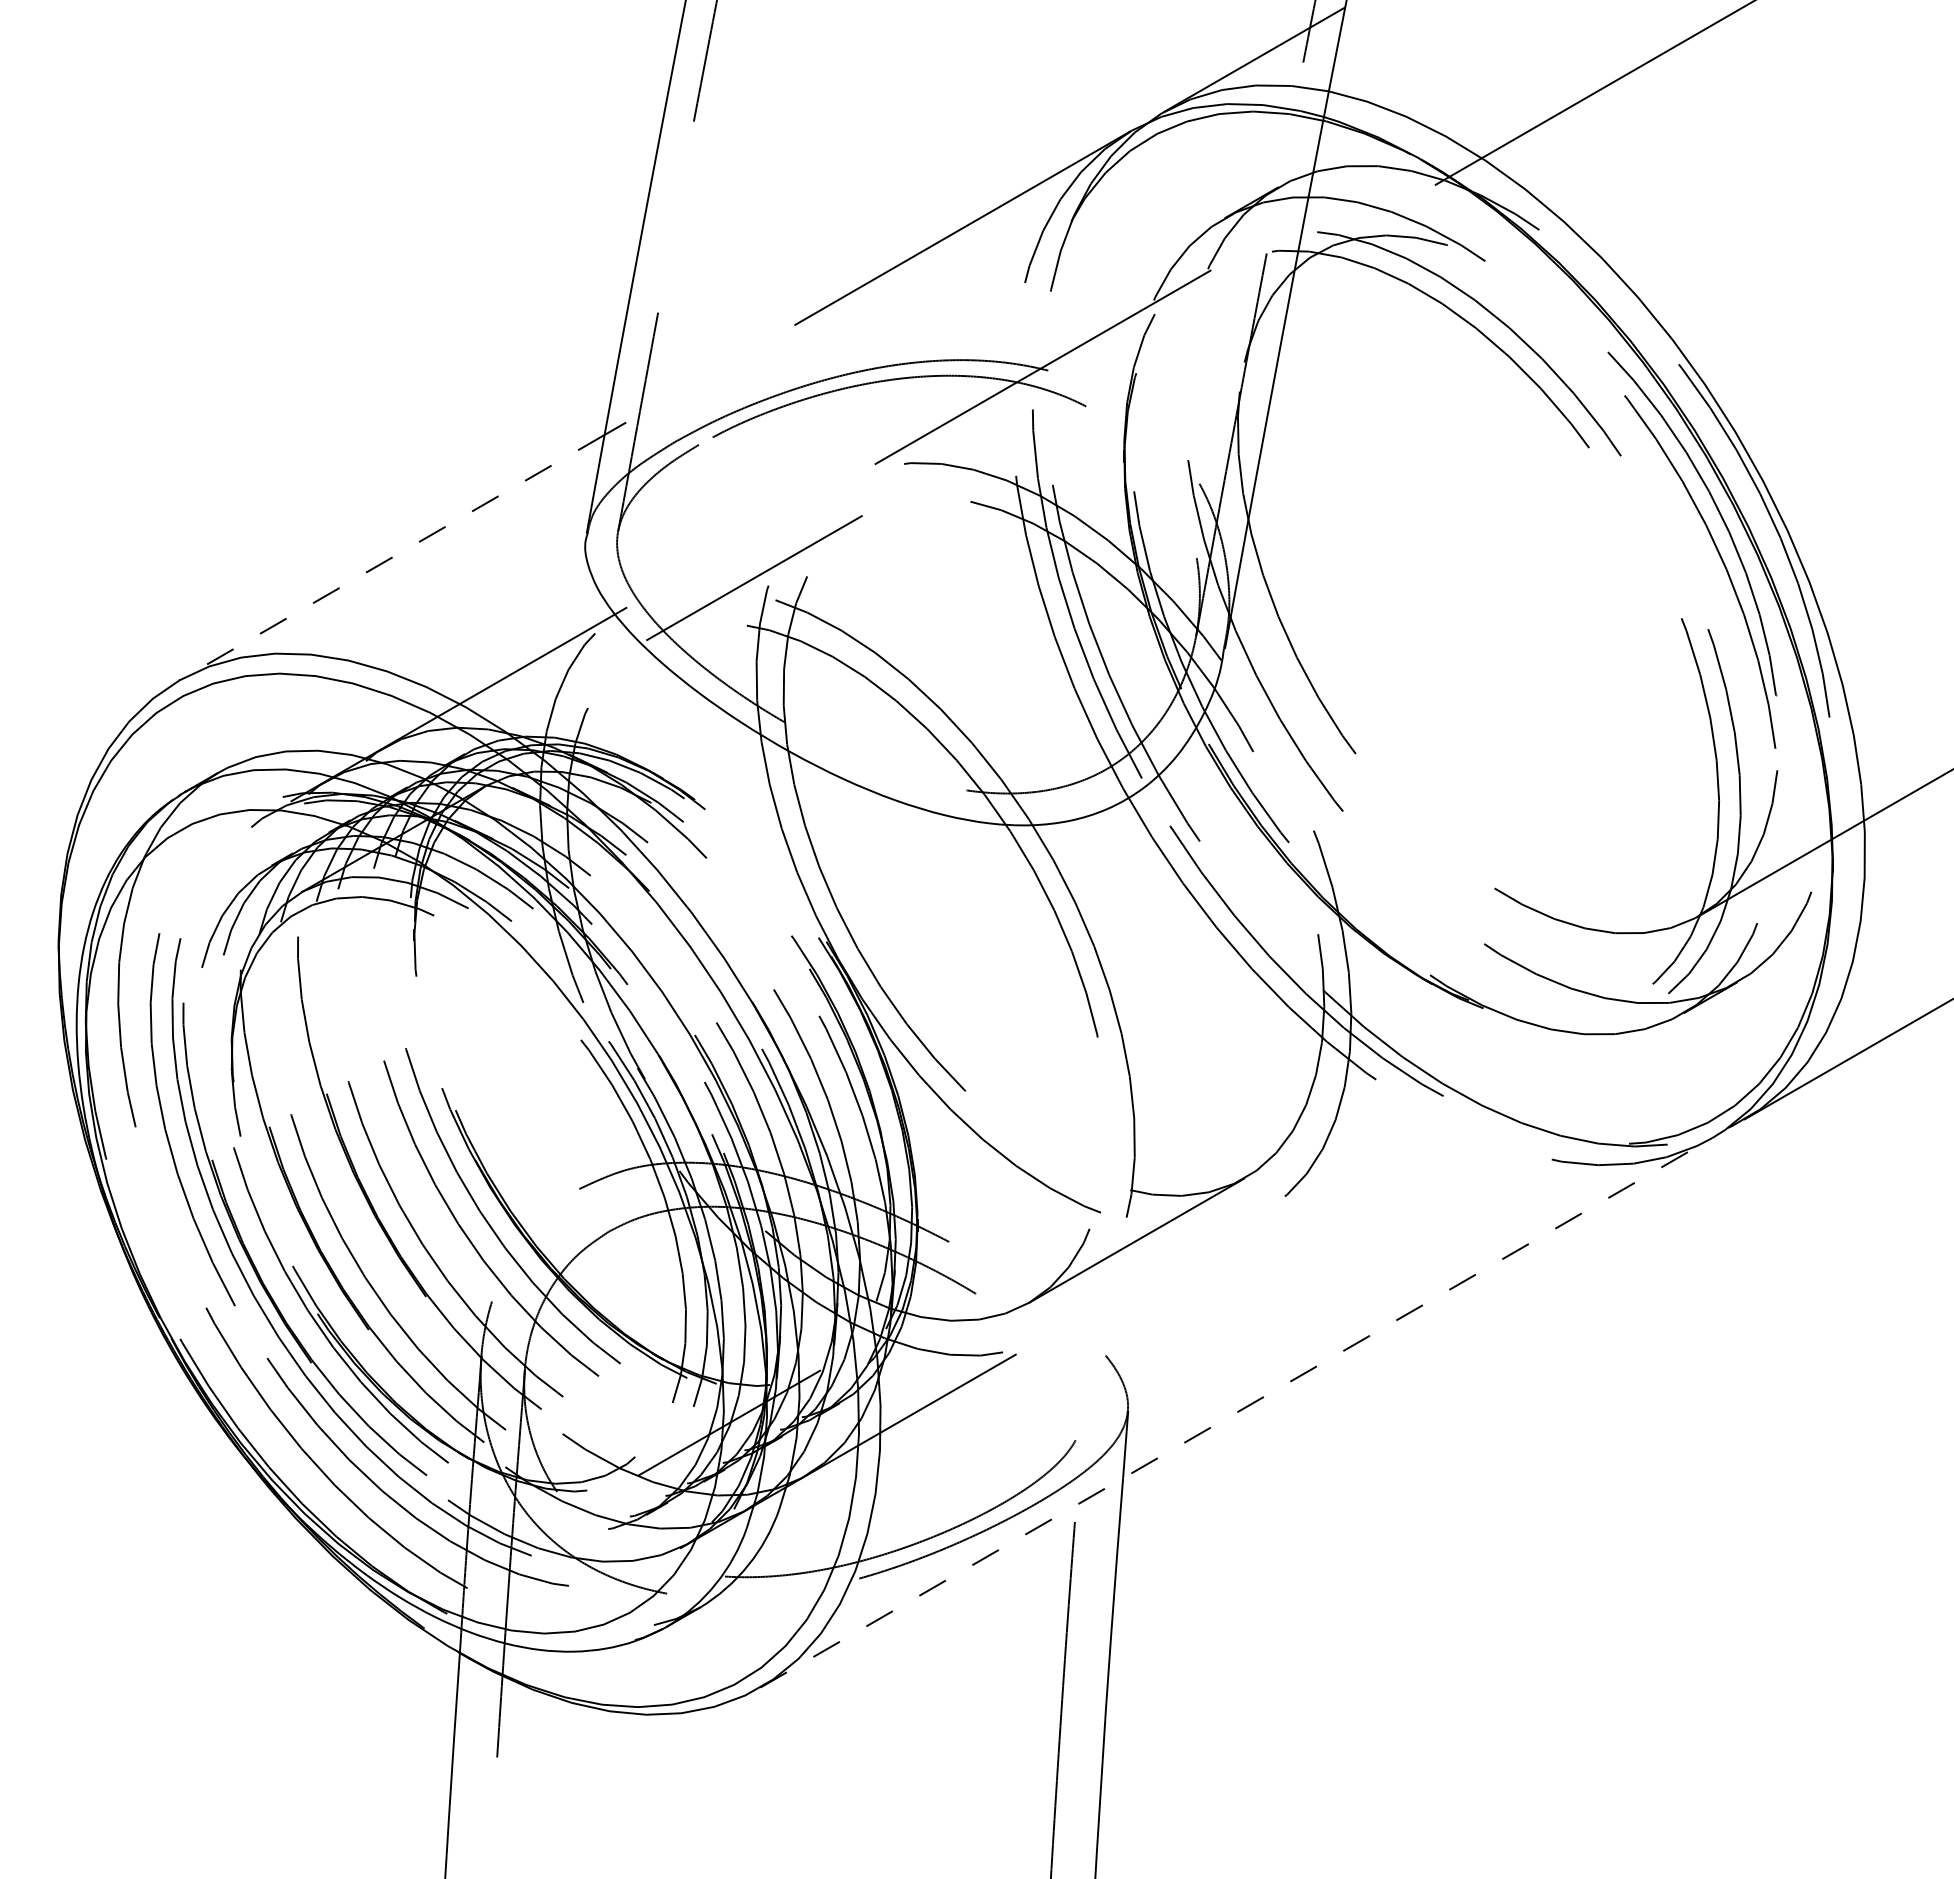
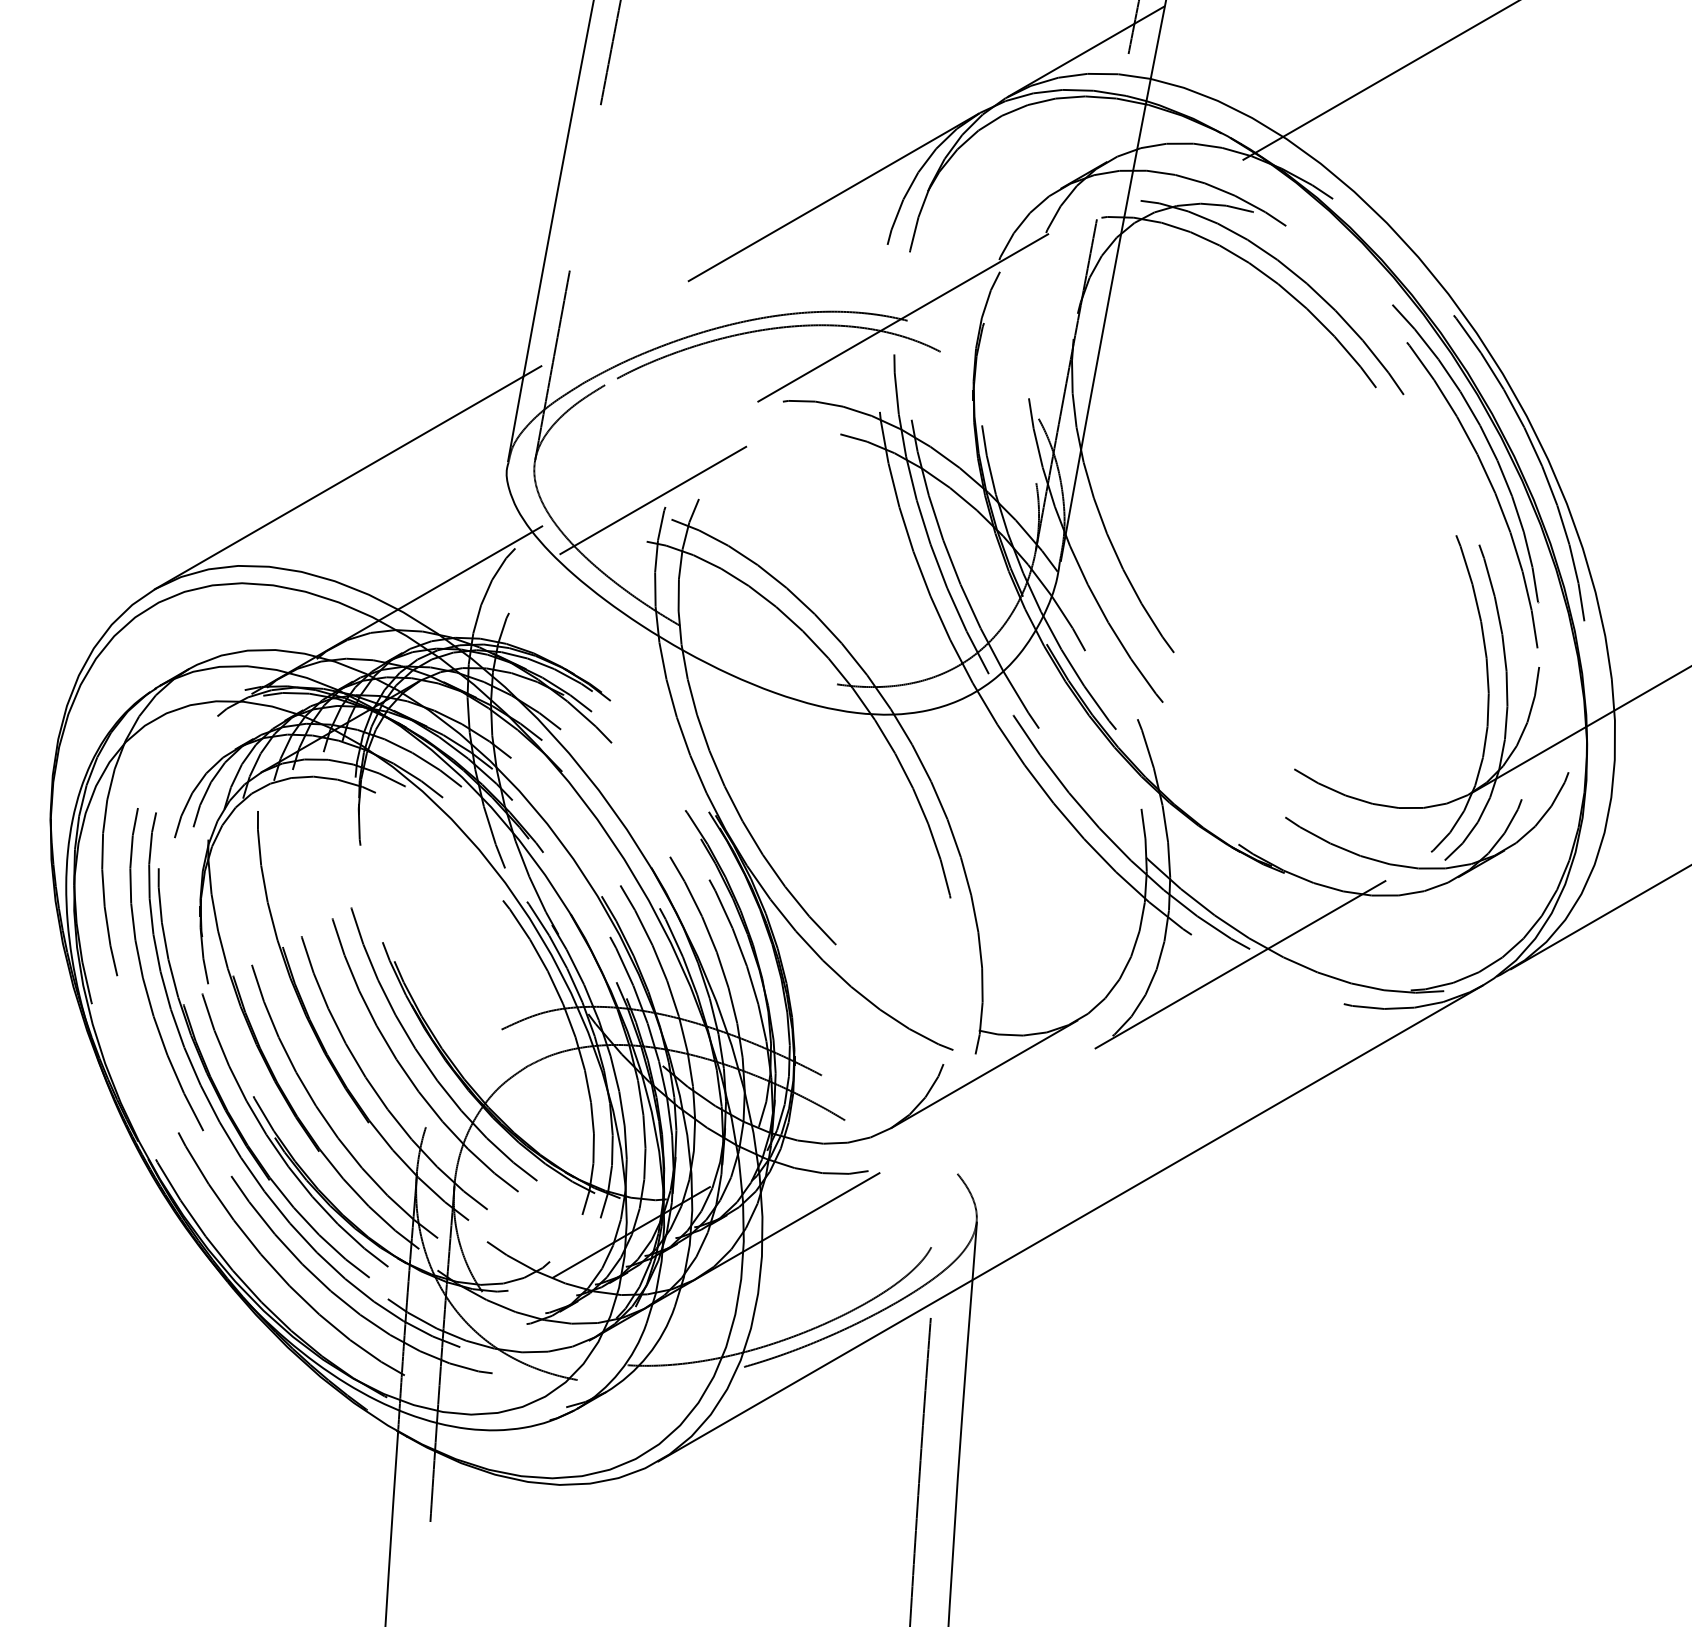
line: (391, 557) -> (338, 482), dashed -> solid
line: (1448, 1104) -> (1254, 956), added
line: (1236, 1412) -> (1070, 1223), dashed -> solid

